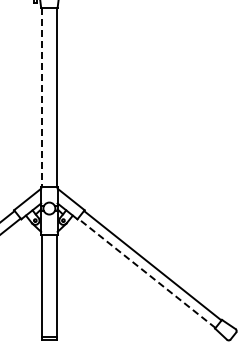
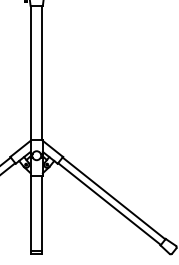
line: (42, 97) -> (31, 72), dashed -> solid
line: (146, 273) -> (109, 204), dashed -> solid

